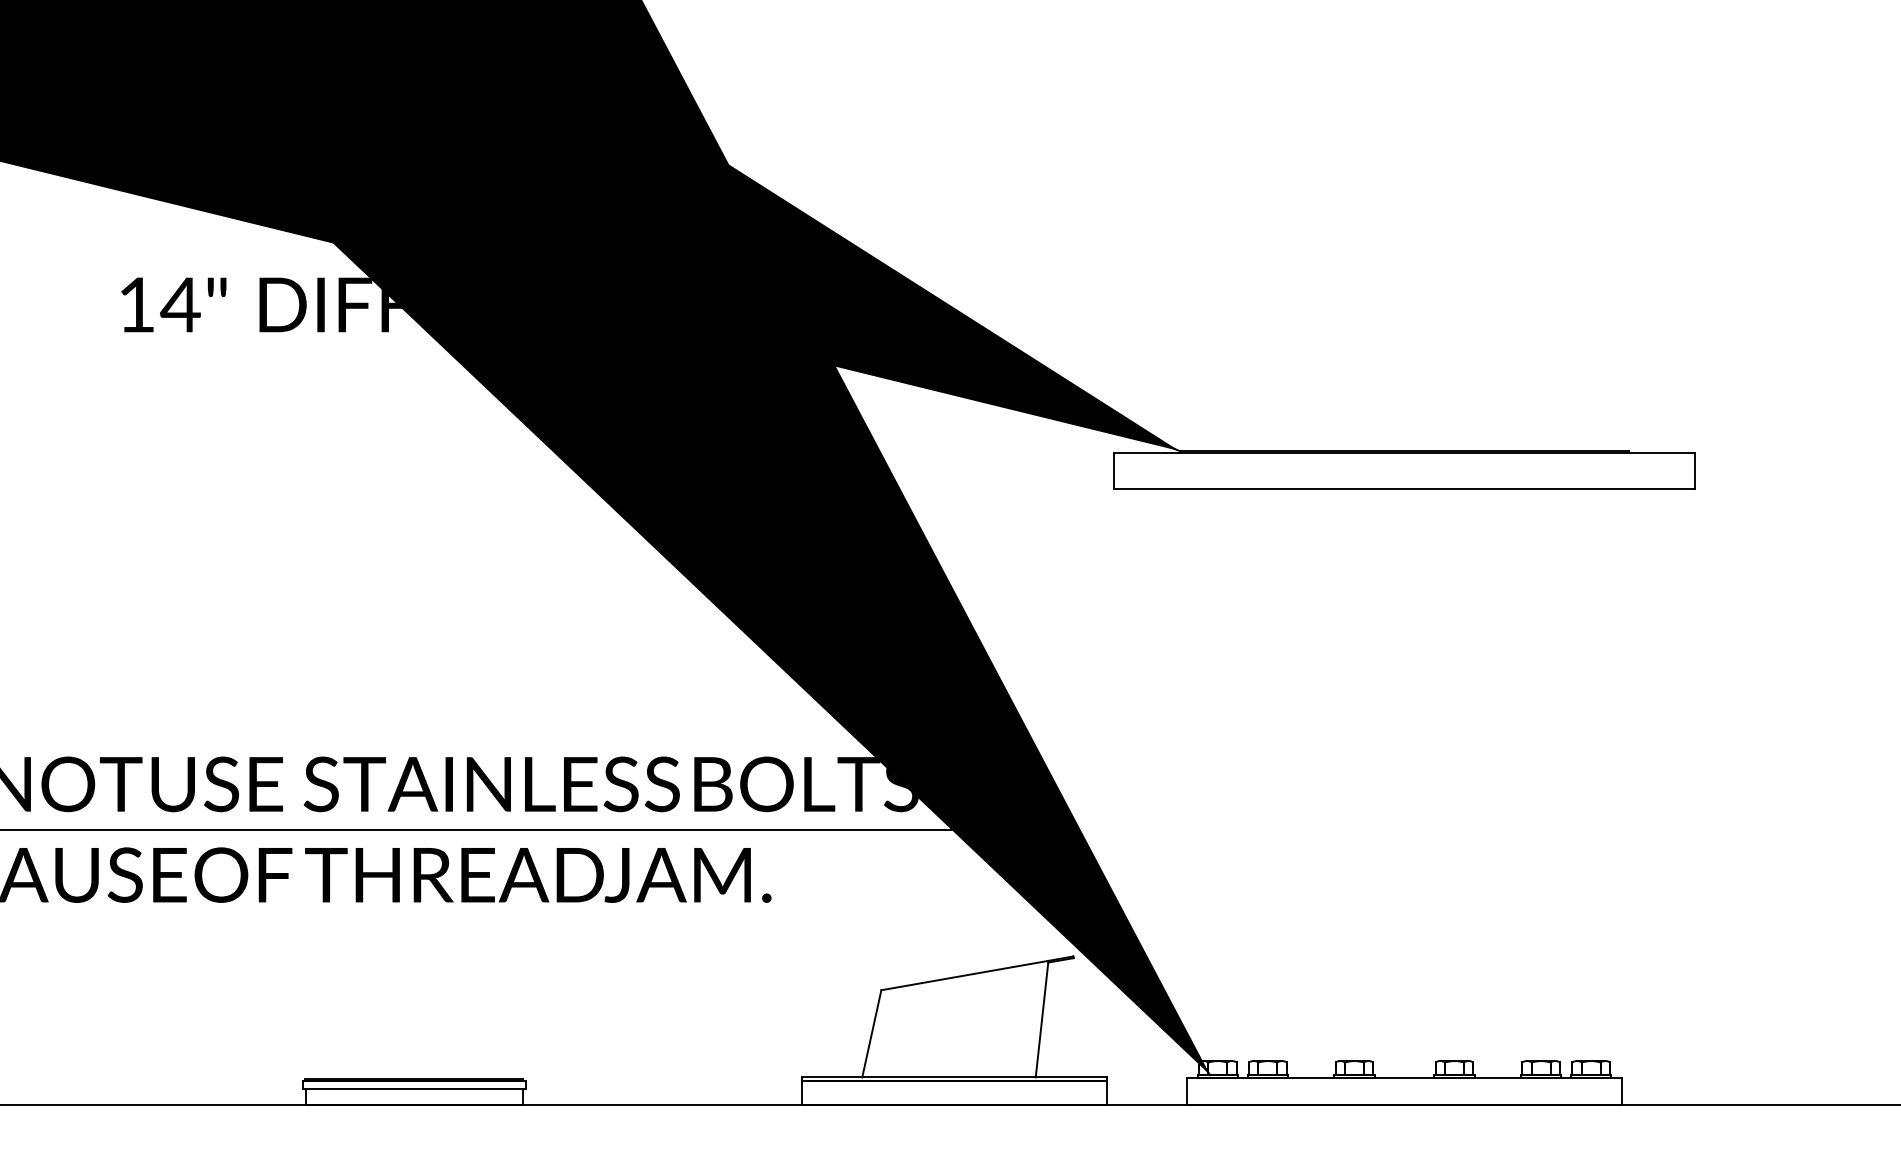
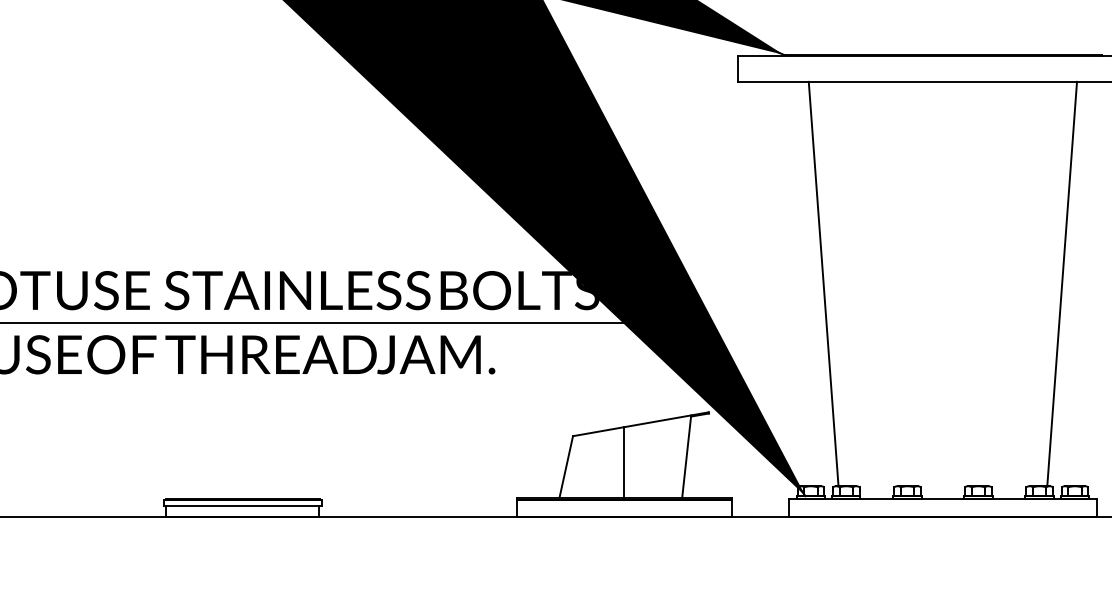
line: (1235, 775) -> (823, 284), added
line: (1572, 775) -> (1061, 284), added
line: (954, 1027) -> (624, 462), added

